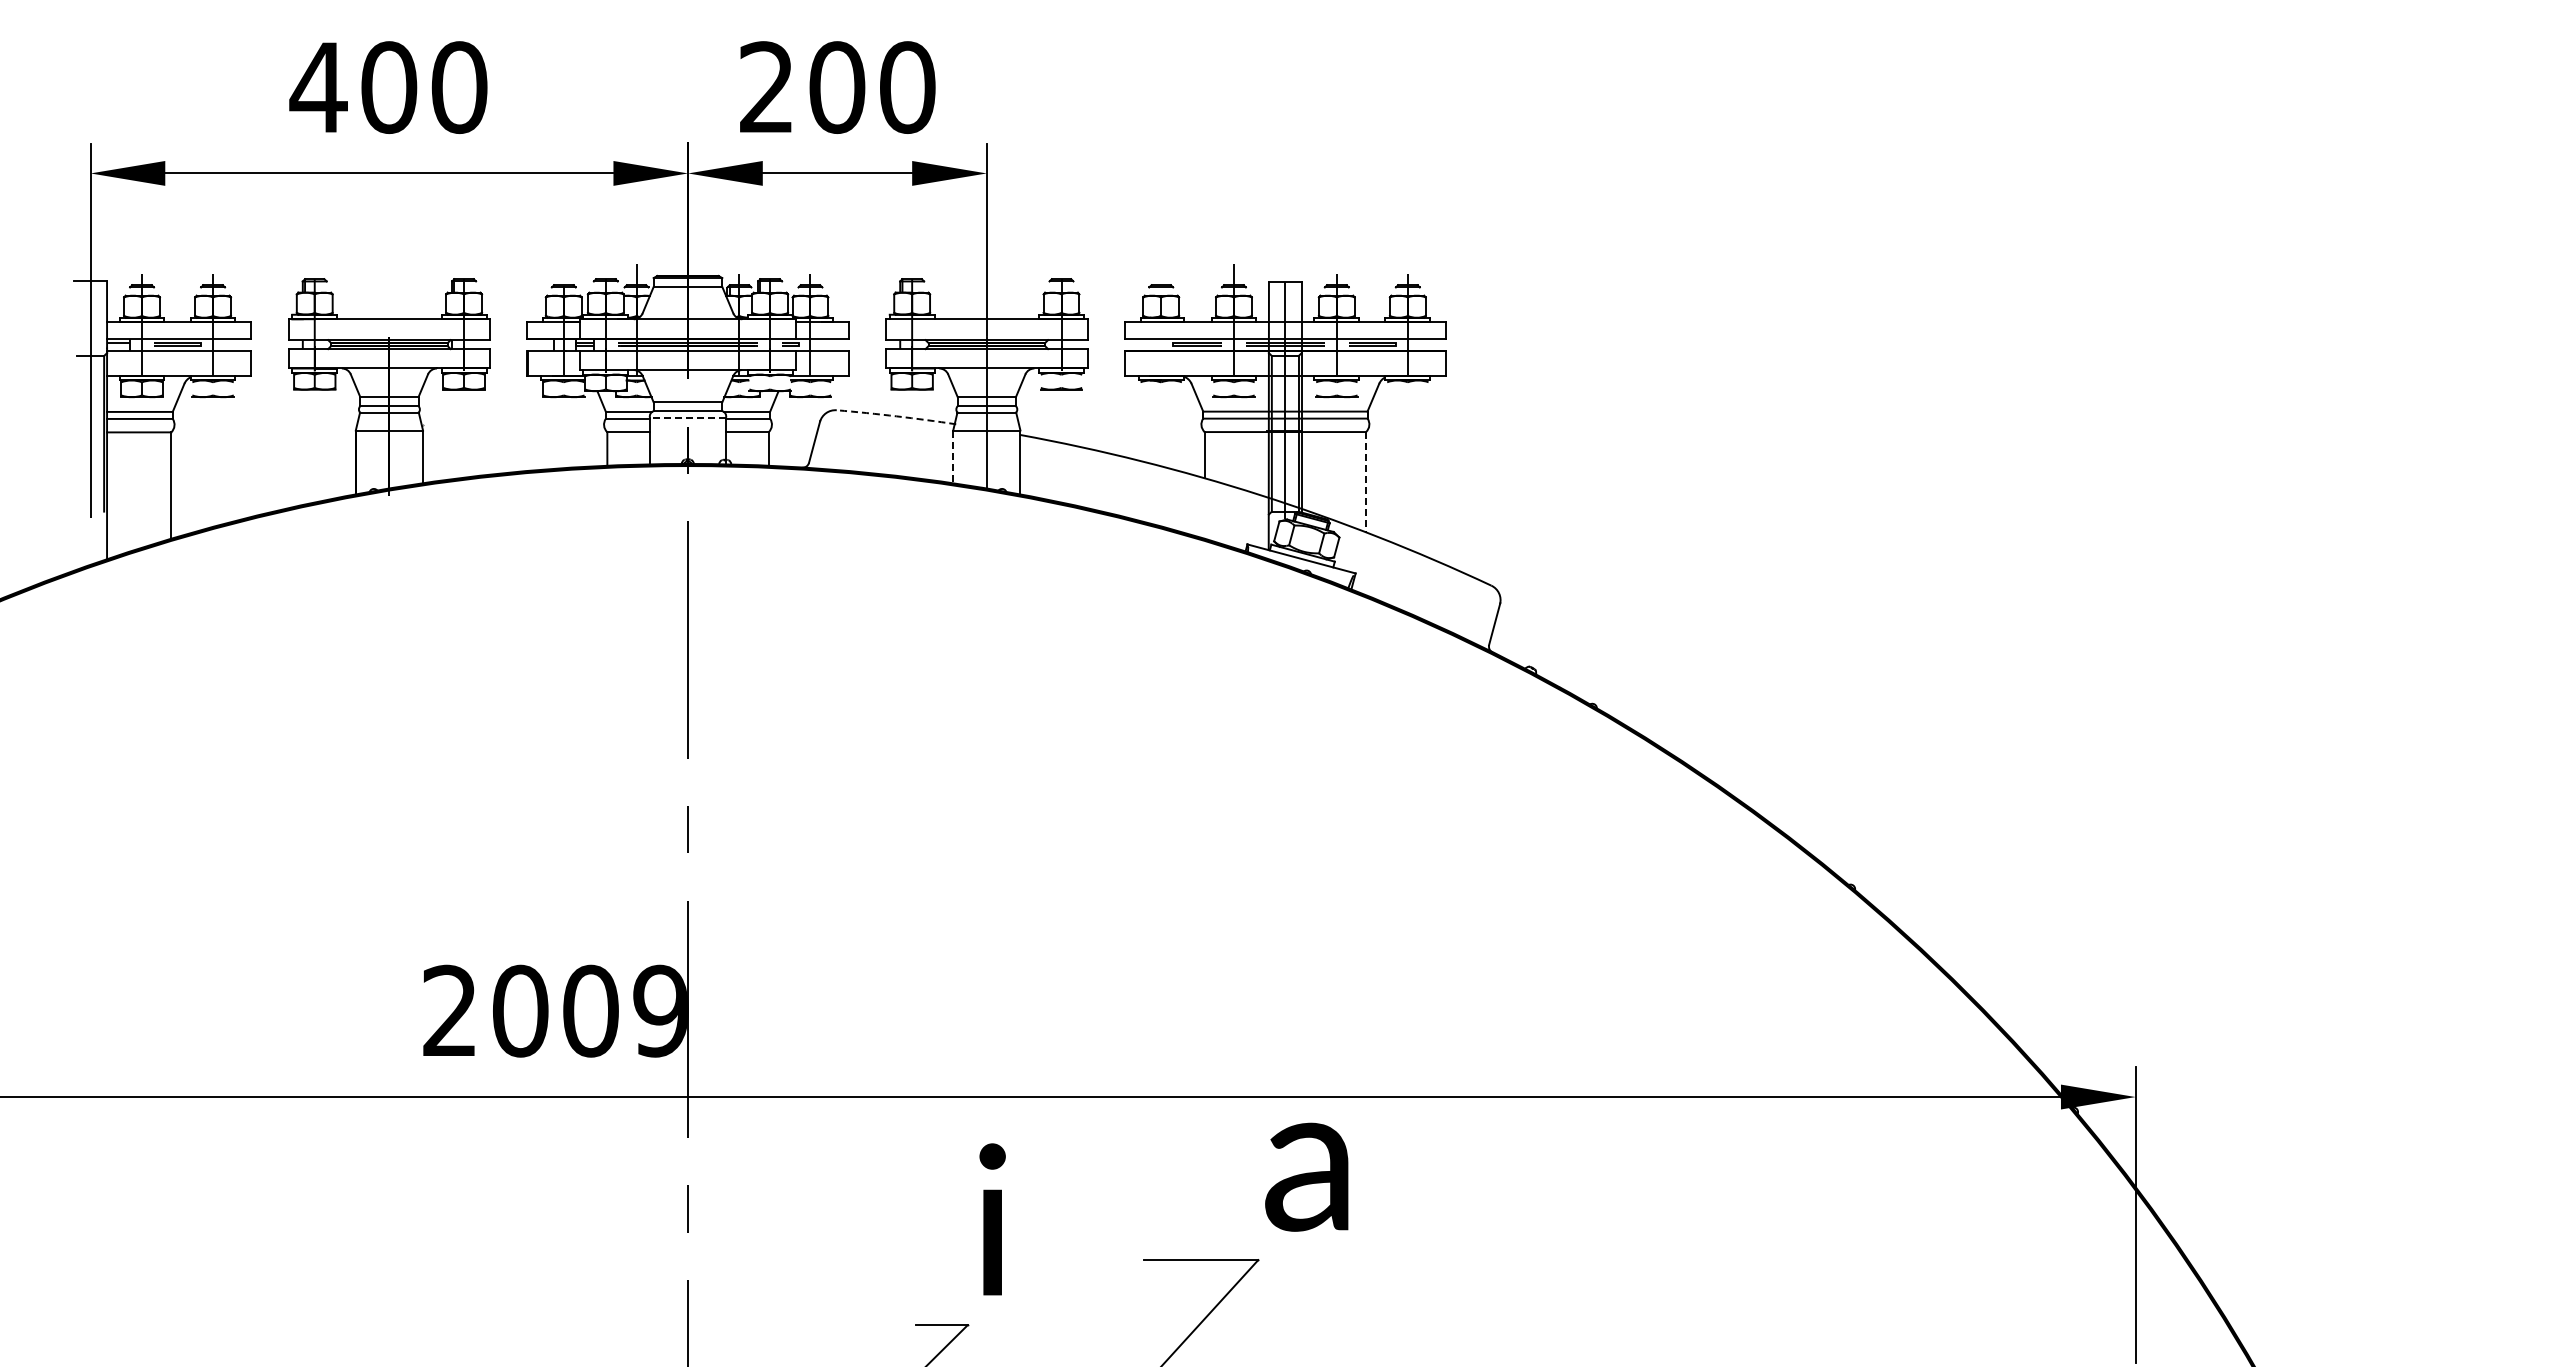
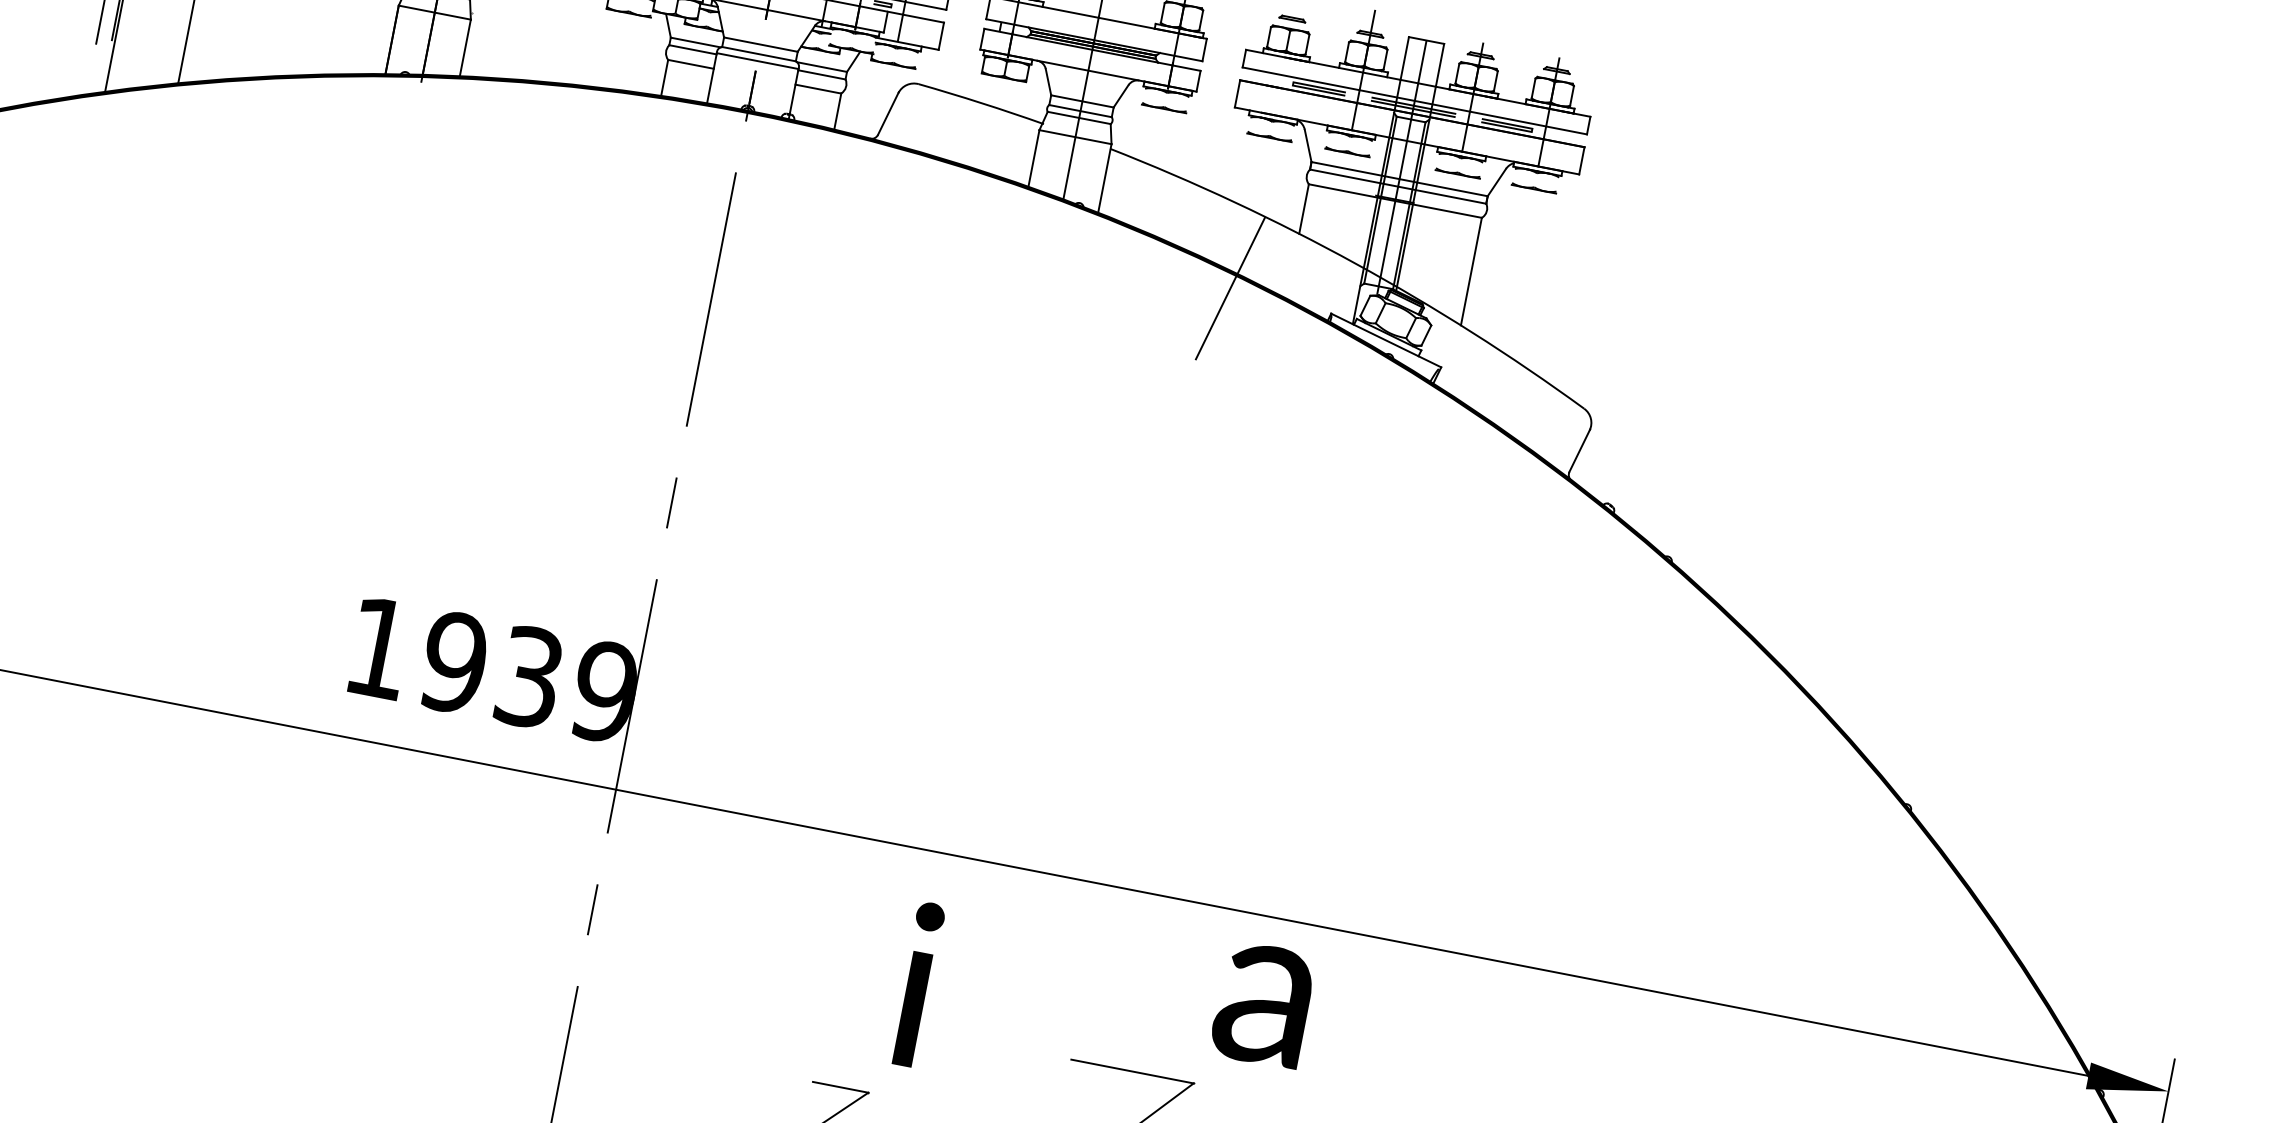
part: (1161, 396) -> (1269, 137), added
part: (1407, 396) -> (1533, 188), added
arc: (896, 416) -> (981, 103), dashed -> solid
line: (687, 417) -> (757, 60), dashed -> solid
line: (953, 457) -> (1034, 159), dashed -> solid
line: (1366, 482) -> (1471, 272), dashed -> solid
line: (1152, 539) -> (1230, 288), added
text: (520, 1010) -> (454, 661), 2009 -> 1939

